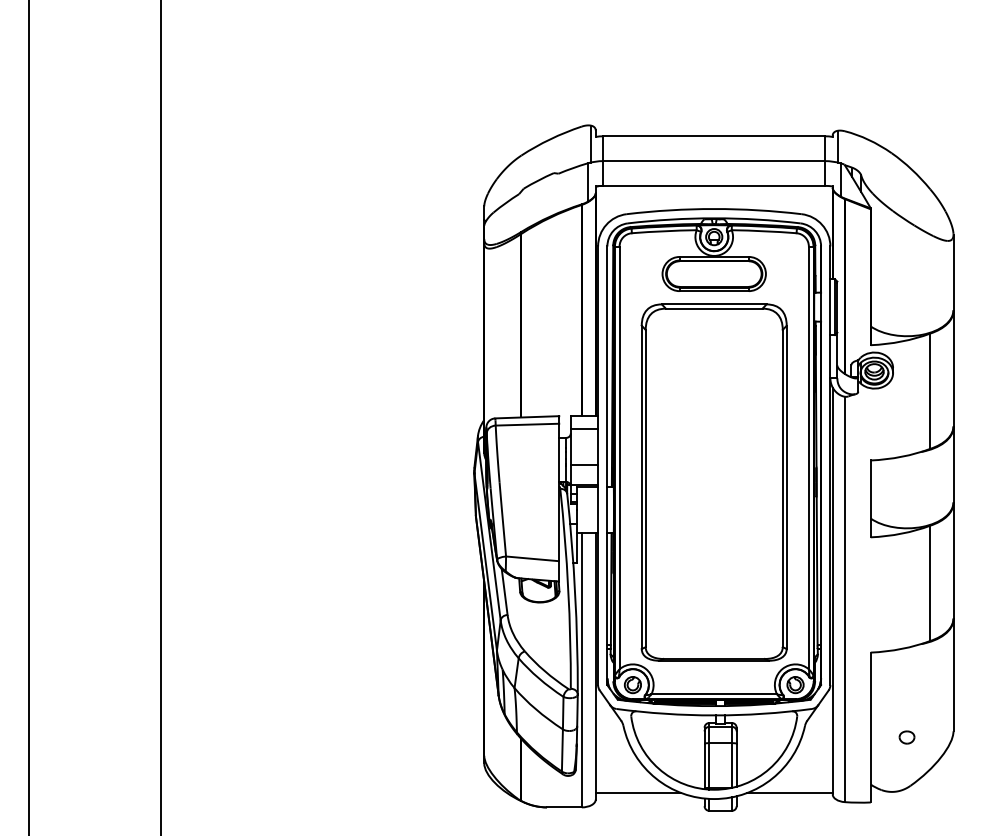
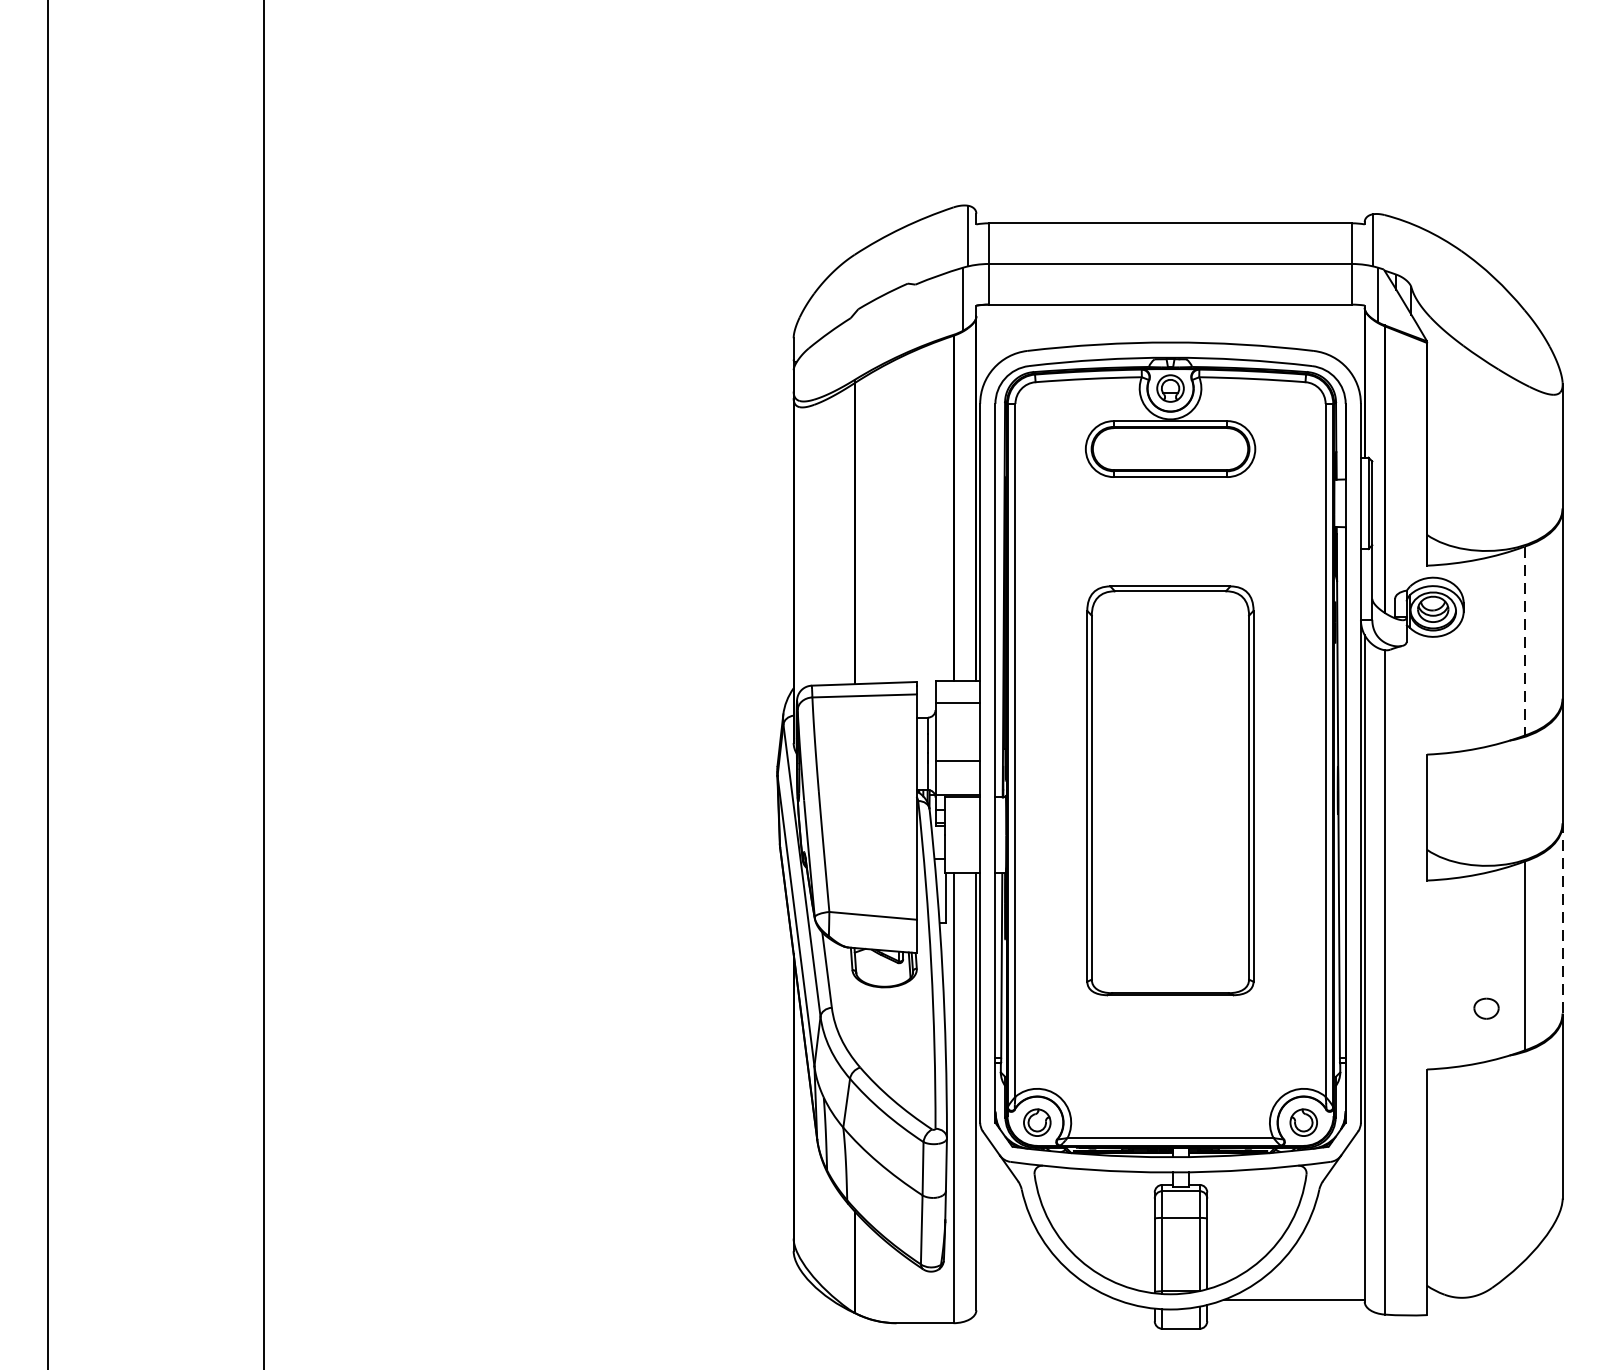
line: (930, 391) -> (1524, 641), solid -> dashed
part: (713, 482) -> (1169, 790), size x0.7
line: (953, 560) -> (1562, 918), solid -> dashed
part: (906, 737) -> (1485, 1008), moved
line: (638, 793) -> (1046, 1300), removed

